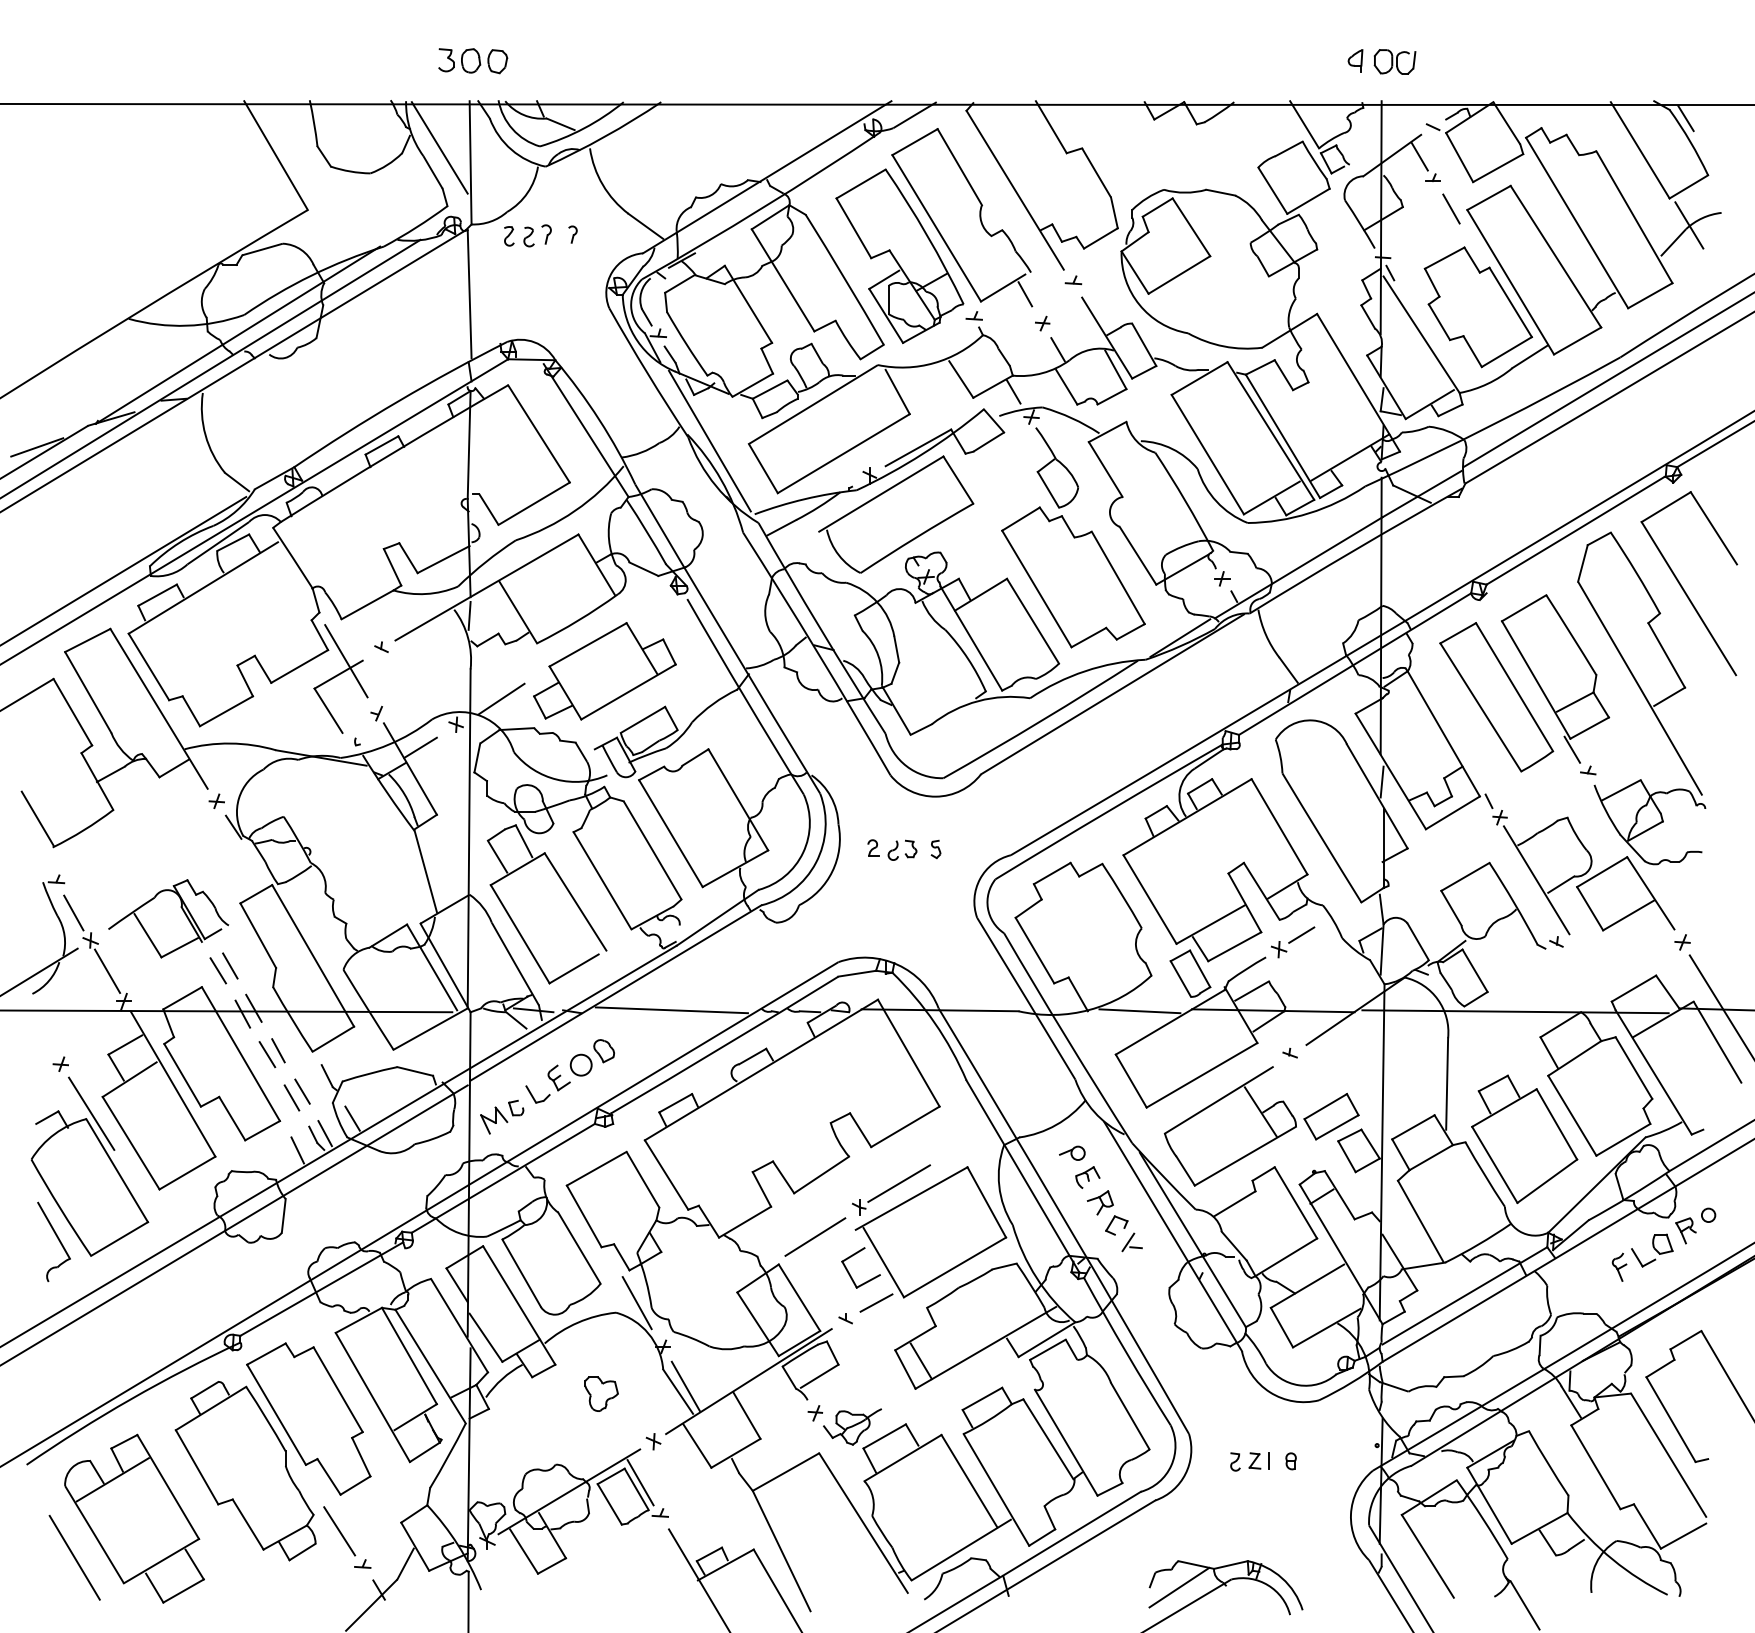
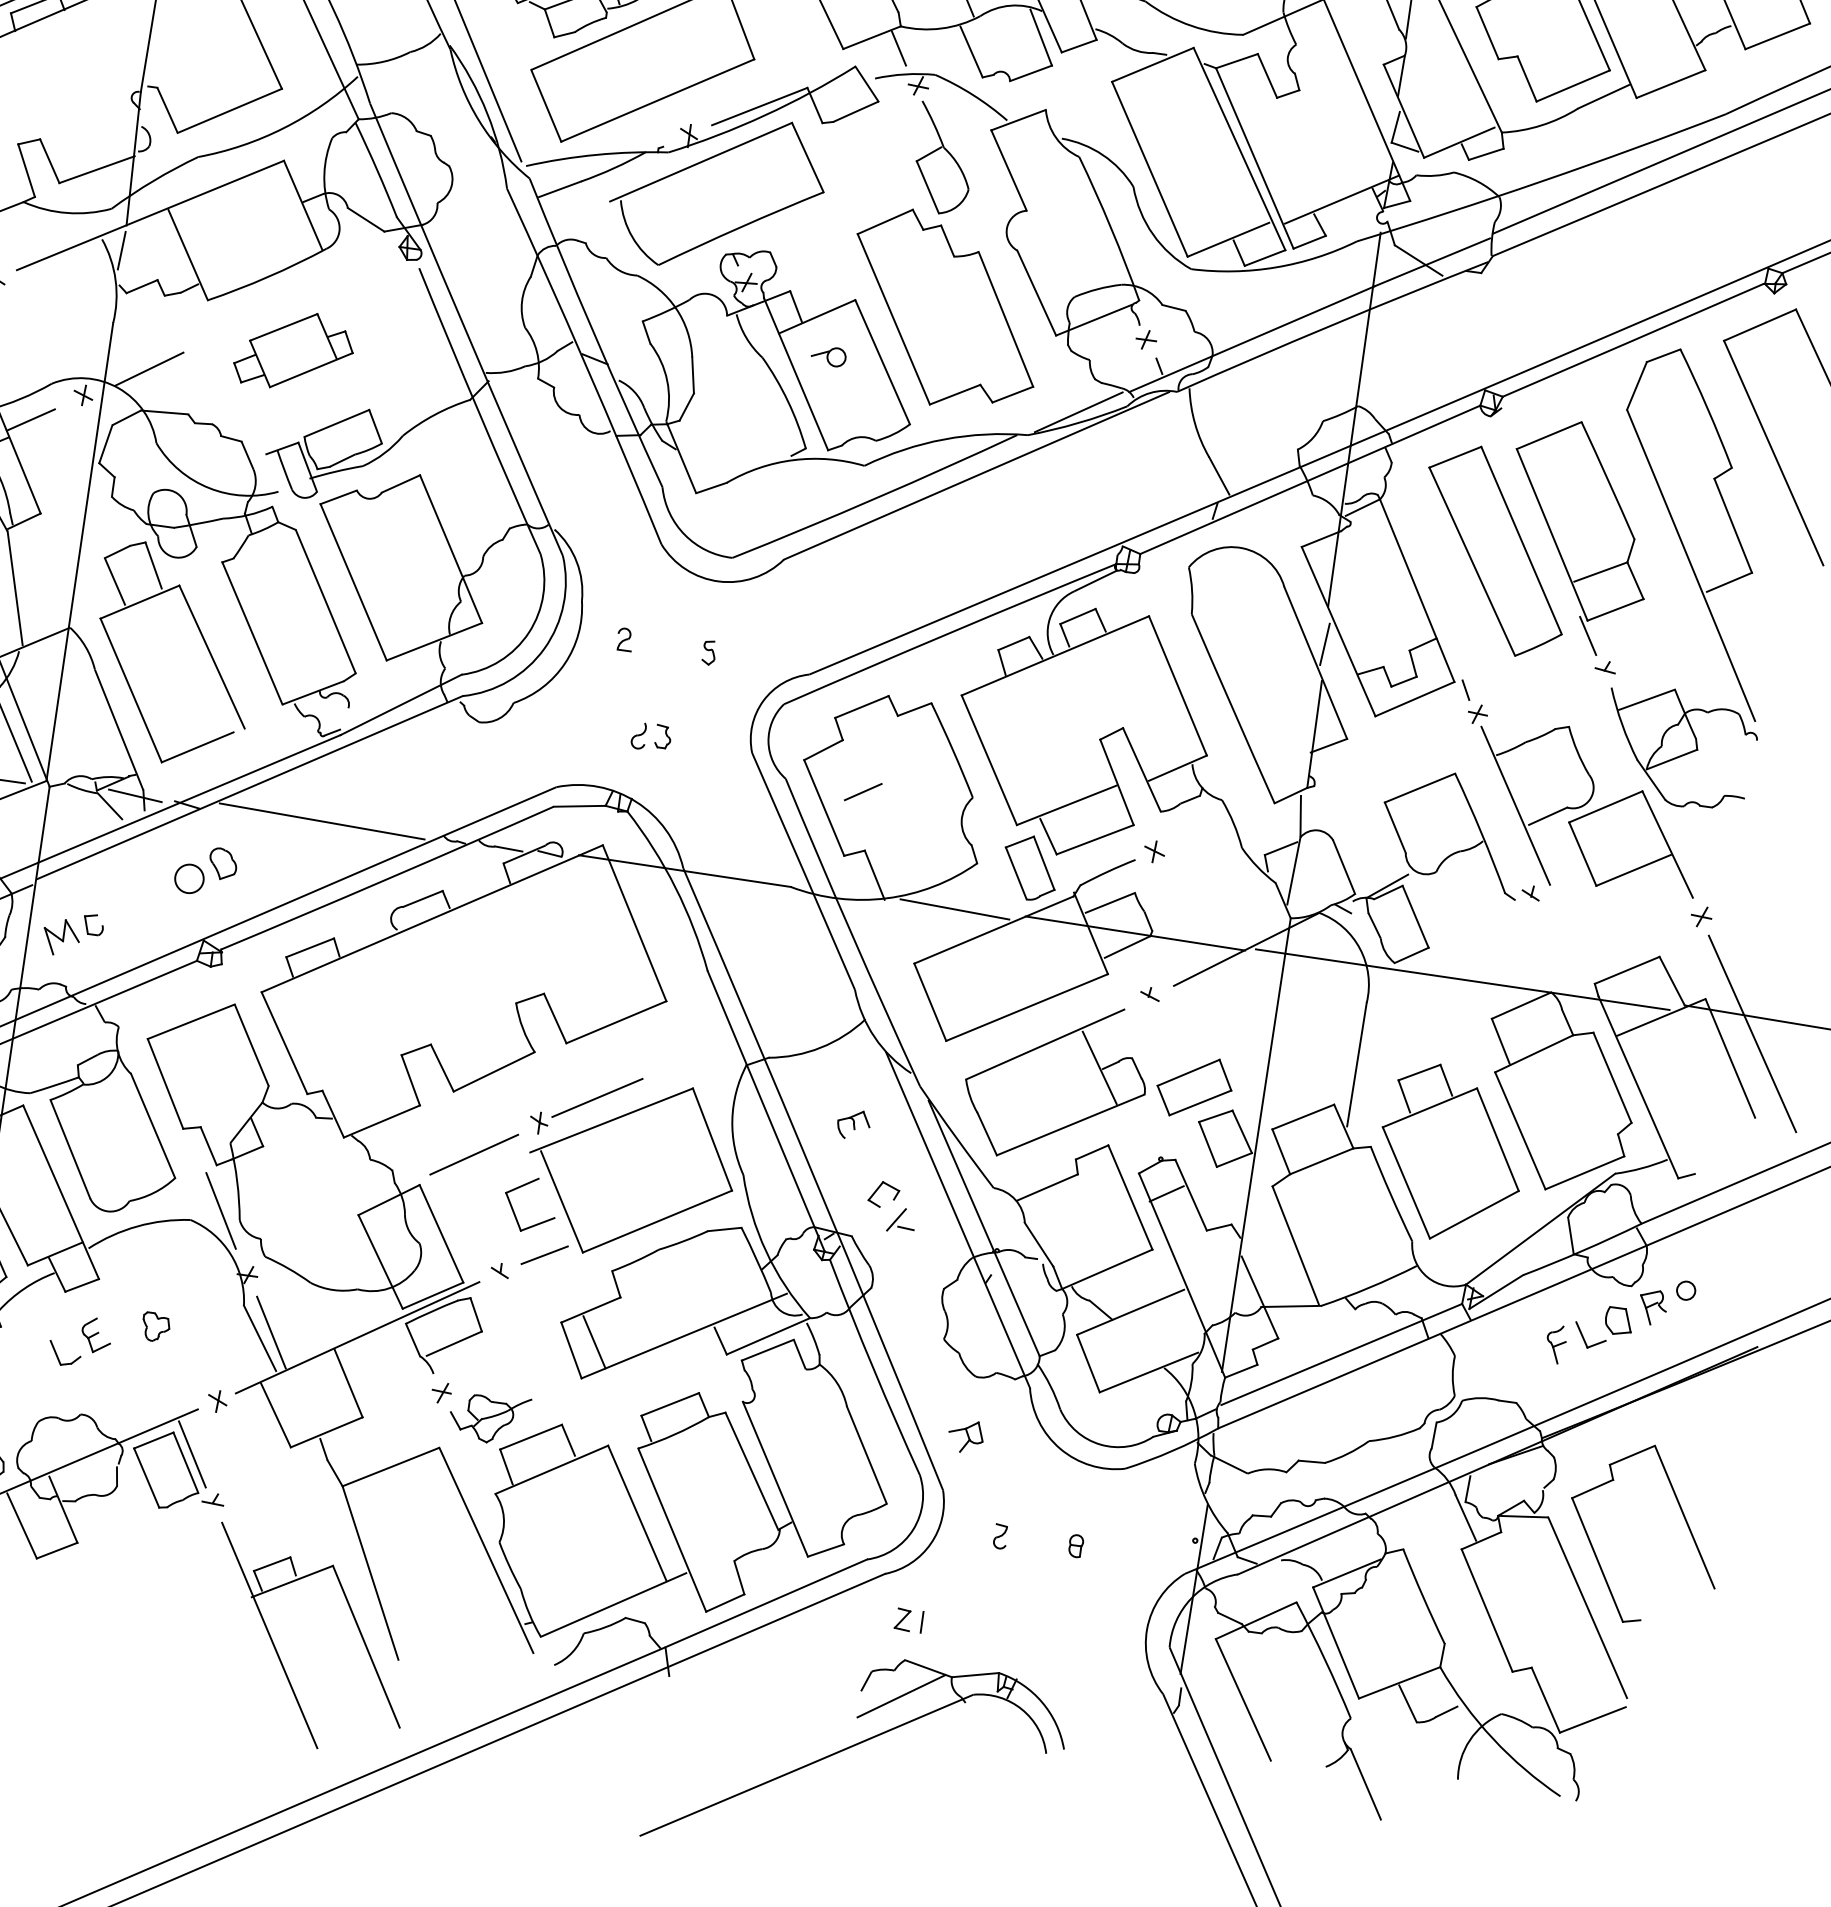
part: (604, 671) -> (293, 350), size x0.6
part: (902, 849) -> (651, 735), moved
line: (1301, 934) -> (863, 791), moved
part: (547, 1083) -> (79, 1340), moved
part: (1072, 1152) -> (829, 355), moved
part: (1099, 1202) -> (964, 1436), moved
part: (601, 1393) -> (156, 1326), size x0.6
part: (1258, 1460) -> (908, 1619), moved

